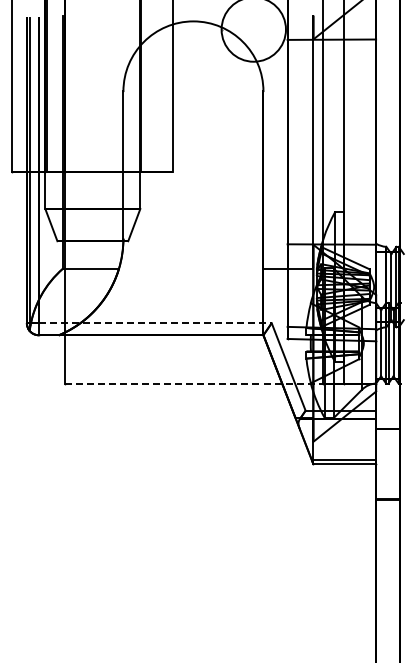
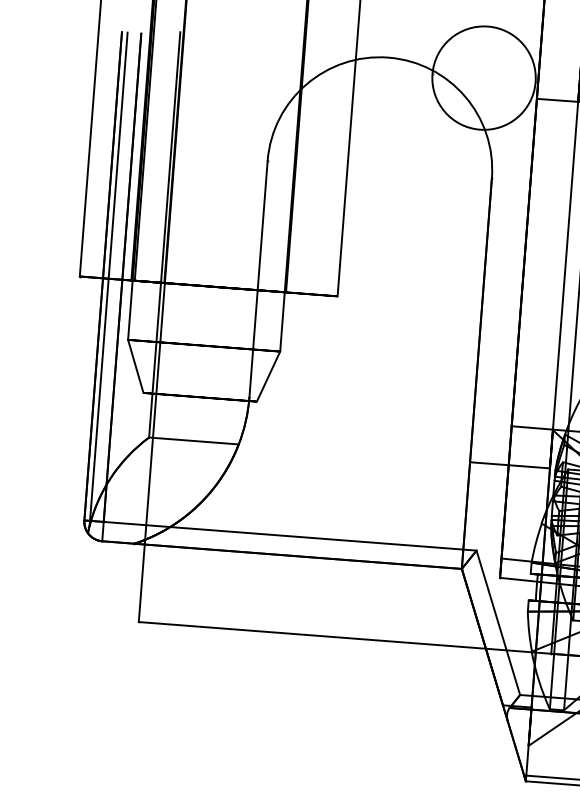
line: (155, 323) -> (290, 536), dashed -> solid
line: (194, 383) -> (345, 637), dashed -> solid

